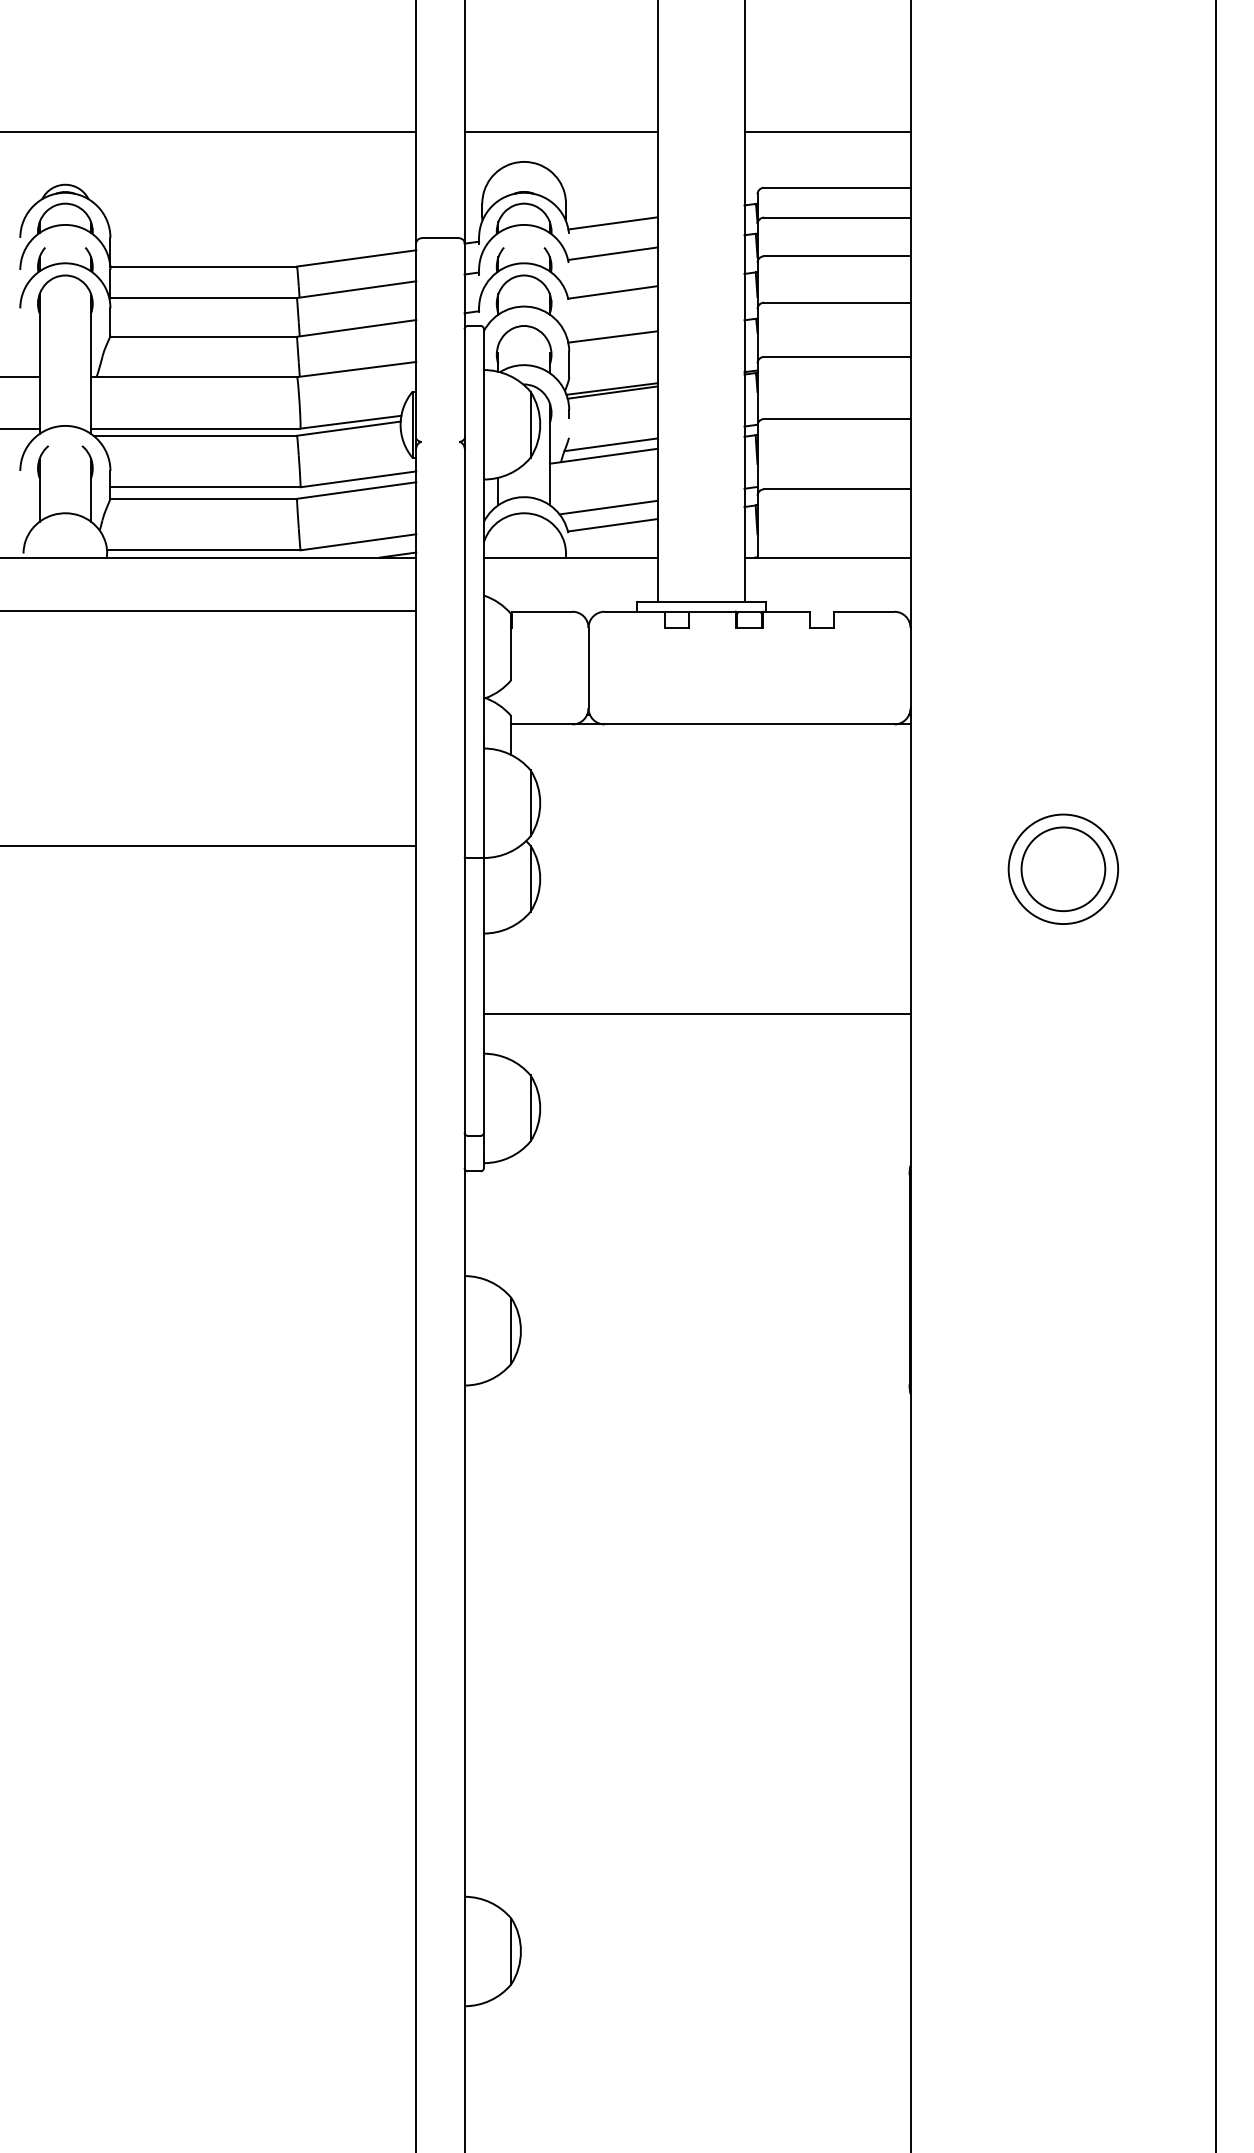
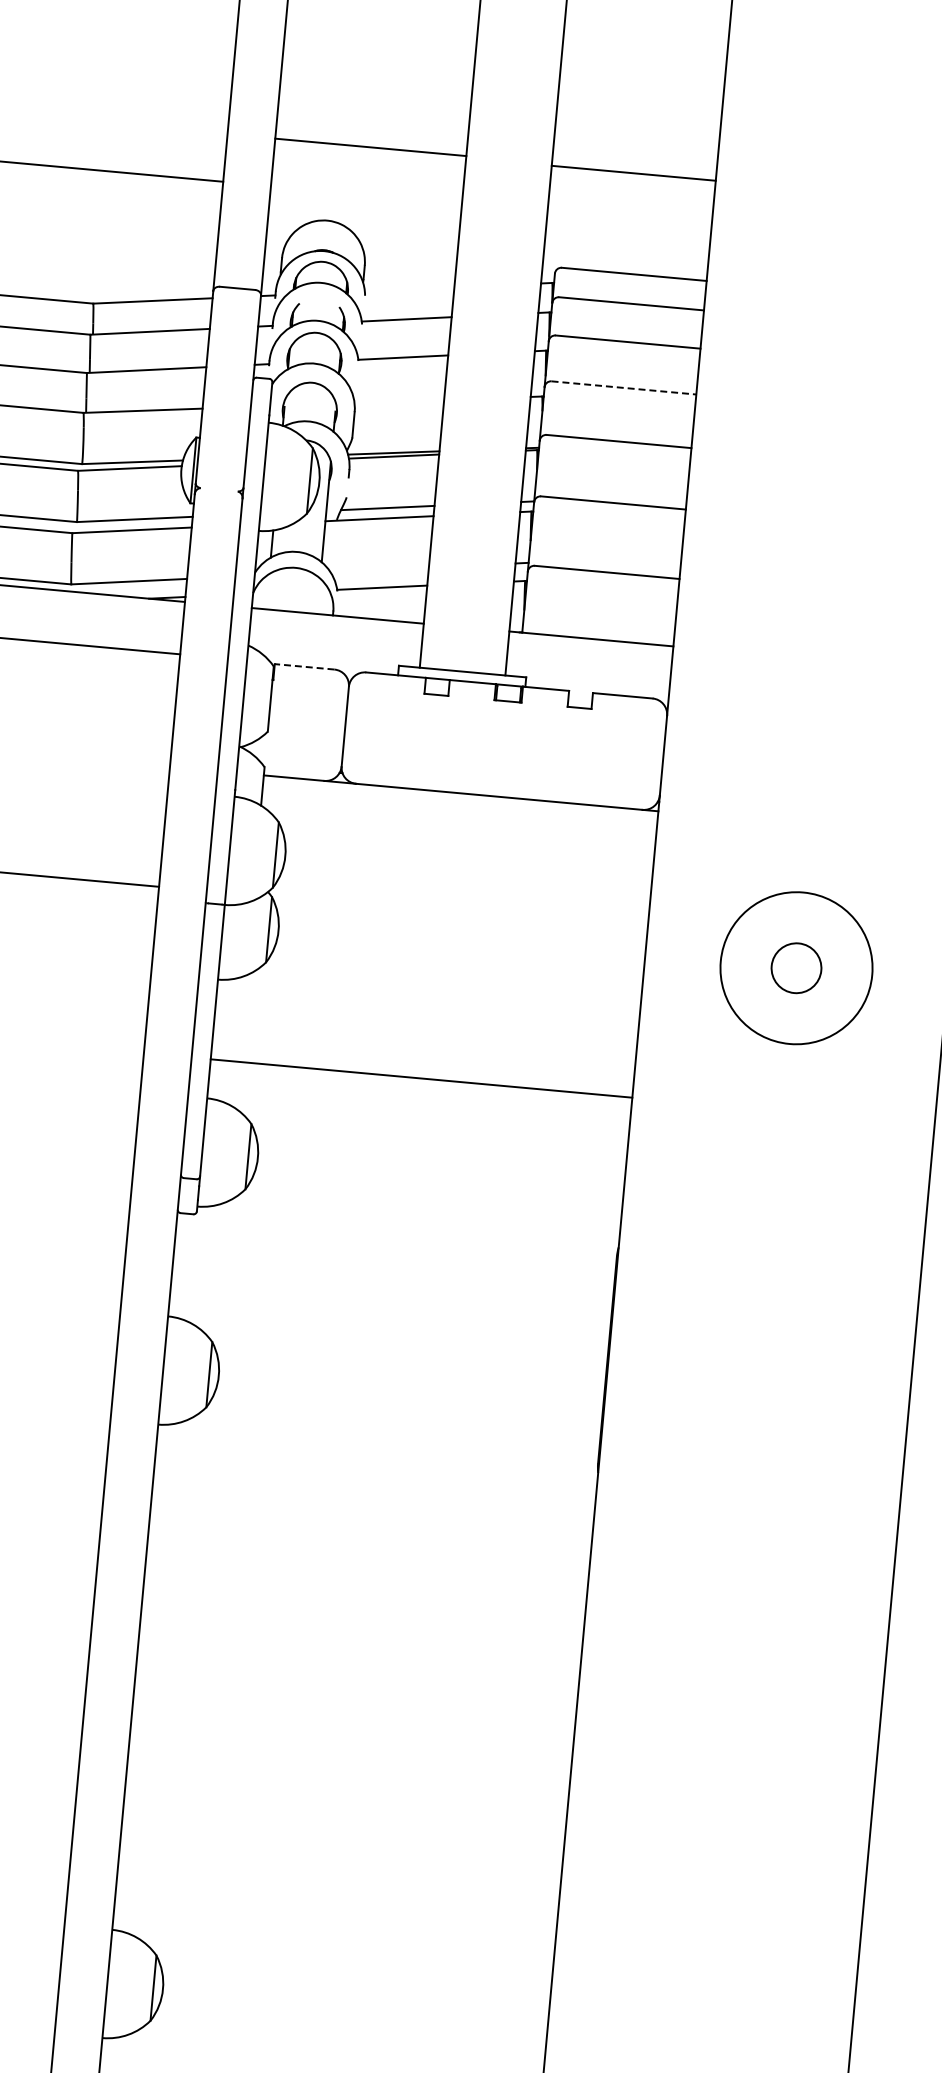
line: (560, 132) -> (370, 147), moved
line: (827, 132) -> (633, 173), moved
line: (612, 223) -> (408, 289), removed
line: (837, 302) -> (624, 387), solid -> dashed
line: (612, 336) -> (398, 401), removed
line: (608, 507) -> (379, 569), removed
line: (541, 611) -> (303, 666), solid -> dashed
circle: (1063, 869) -> (796, 968), size x0.6
circle: (1063, 869) -> (796, 968), size x1.4

